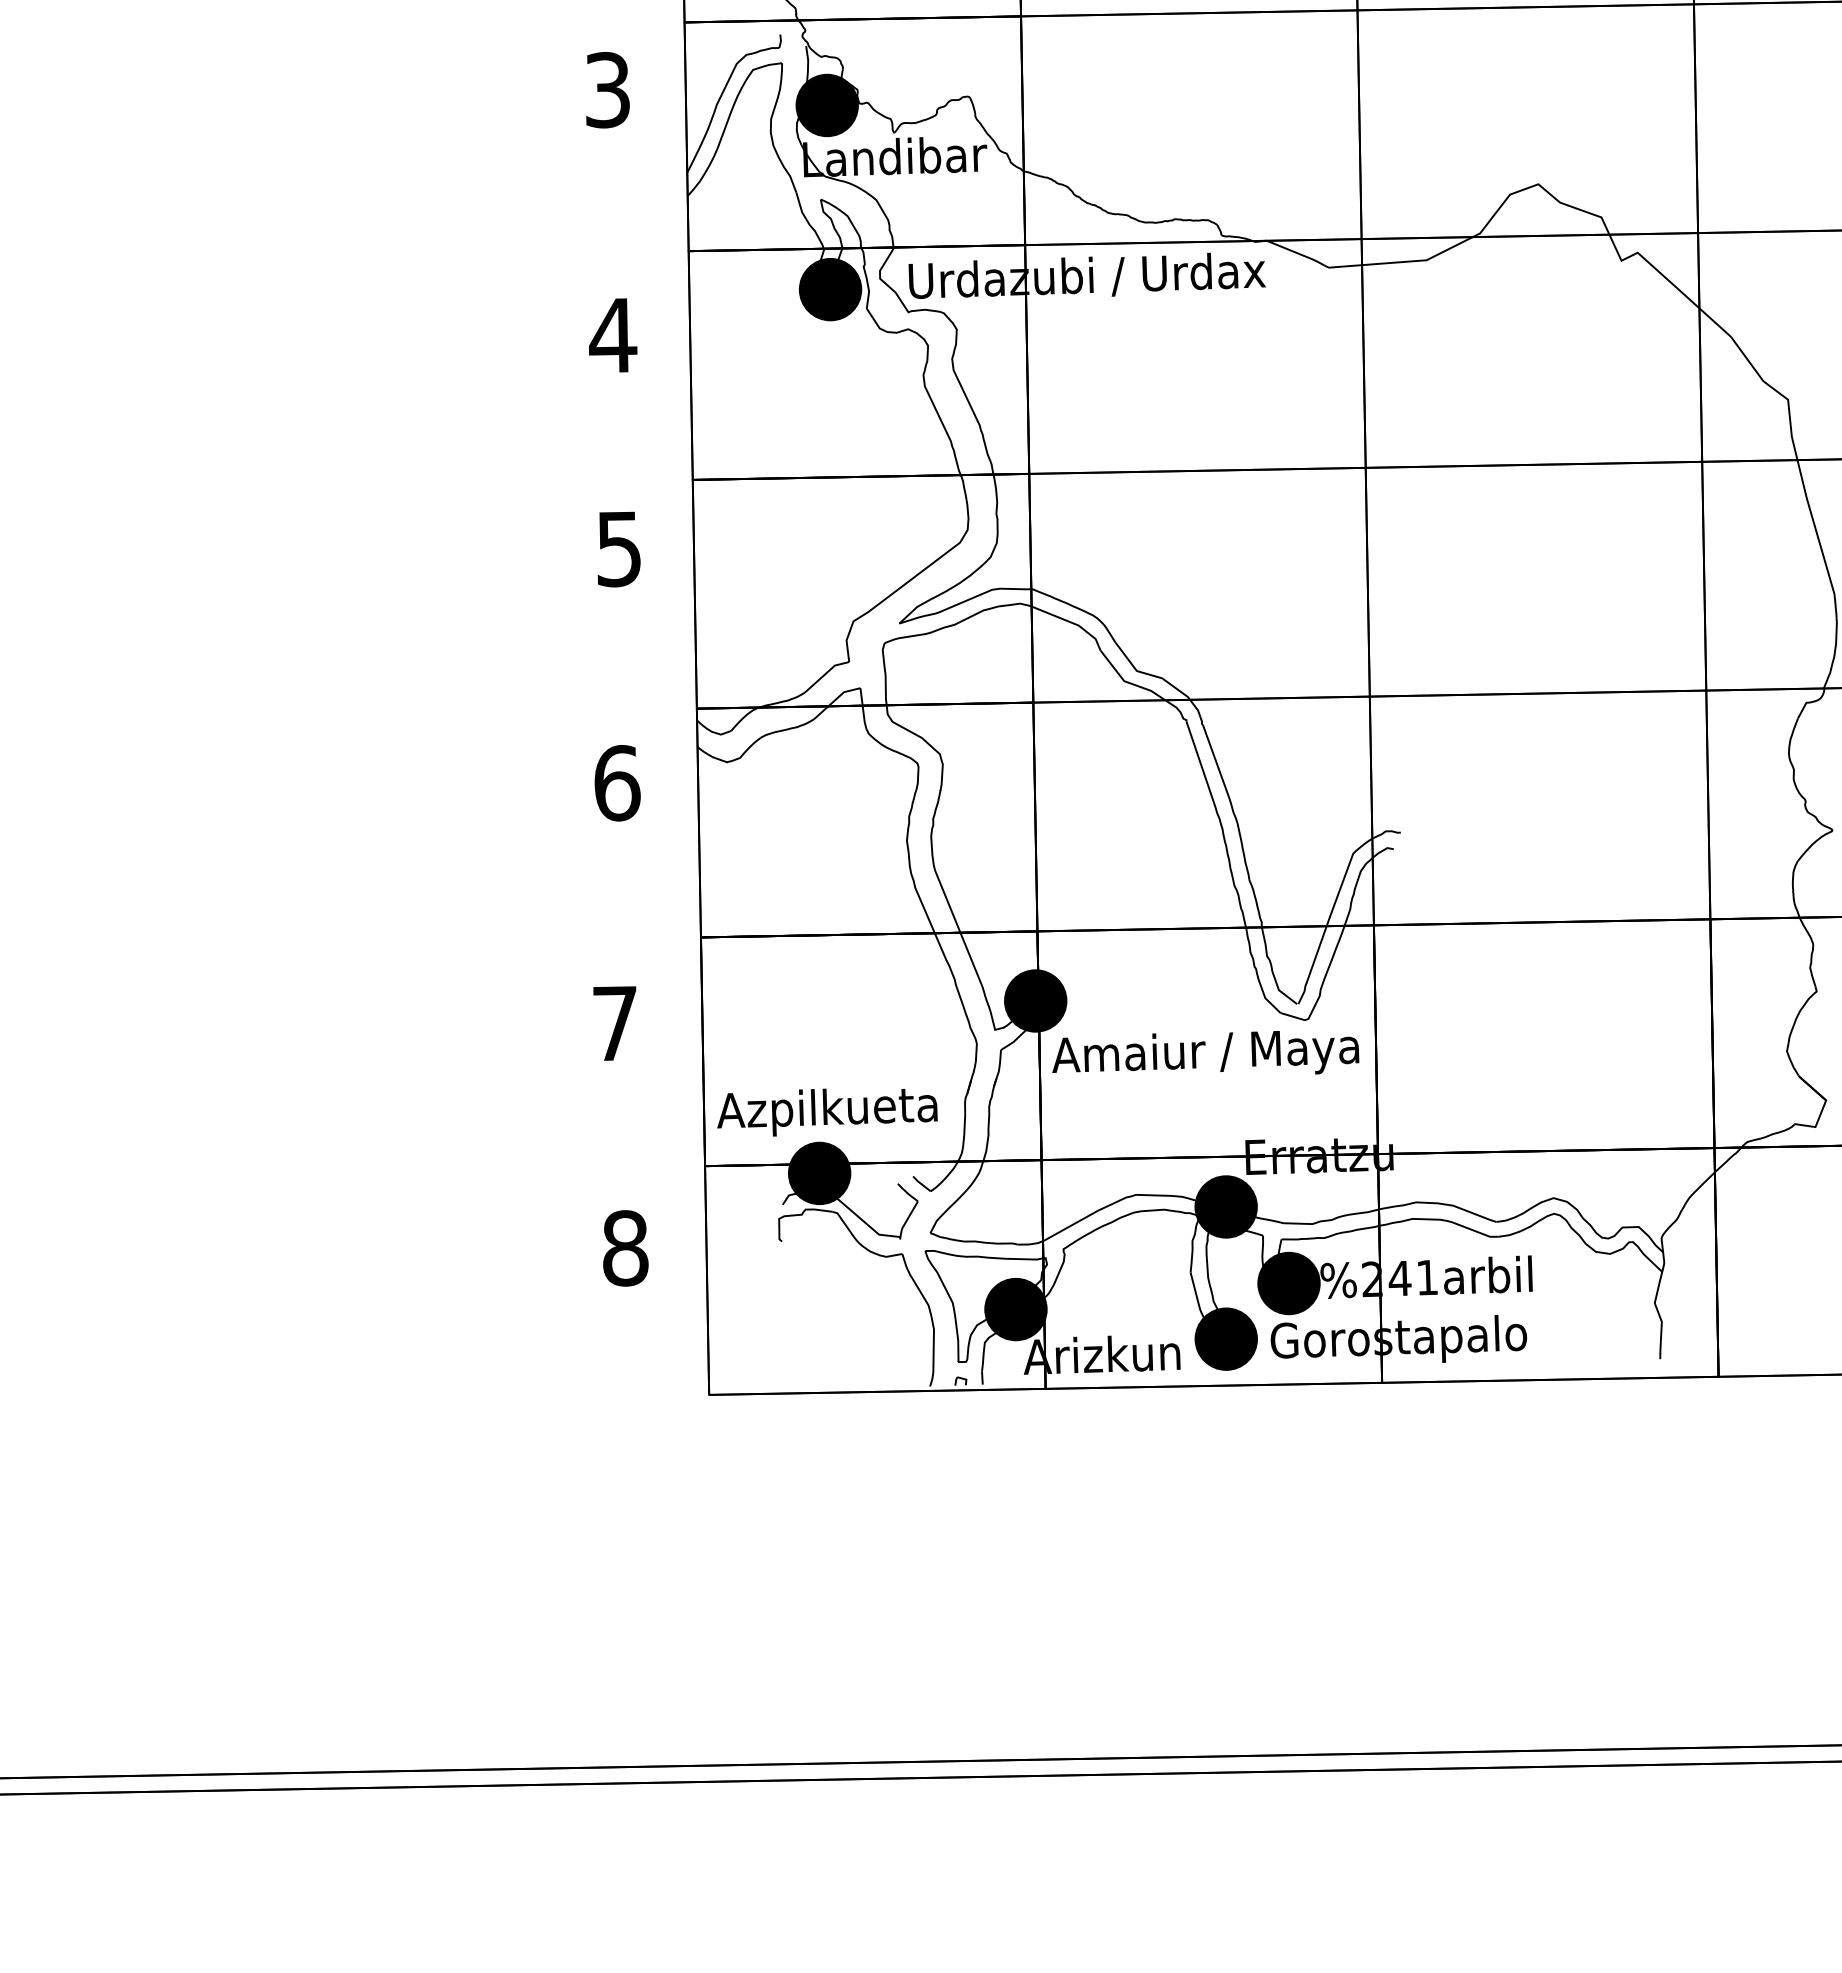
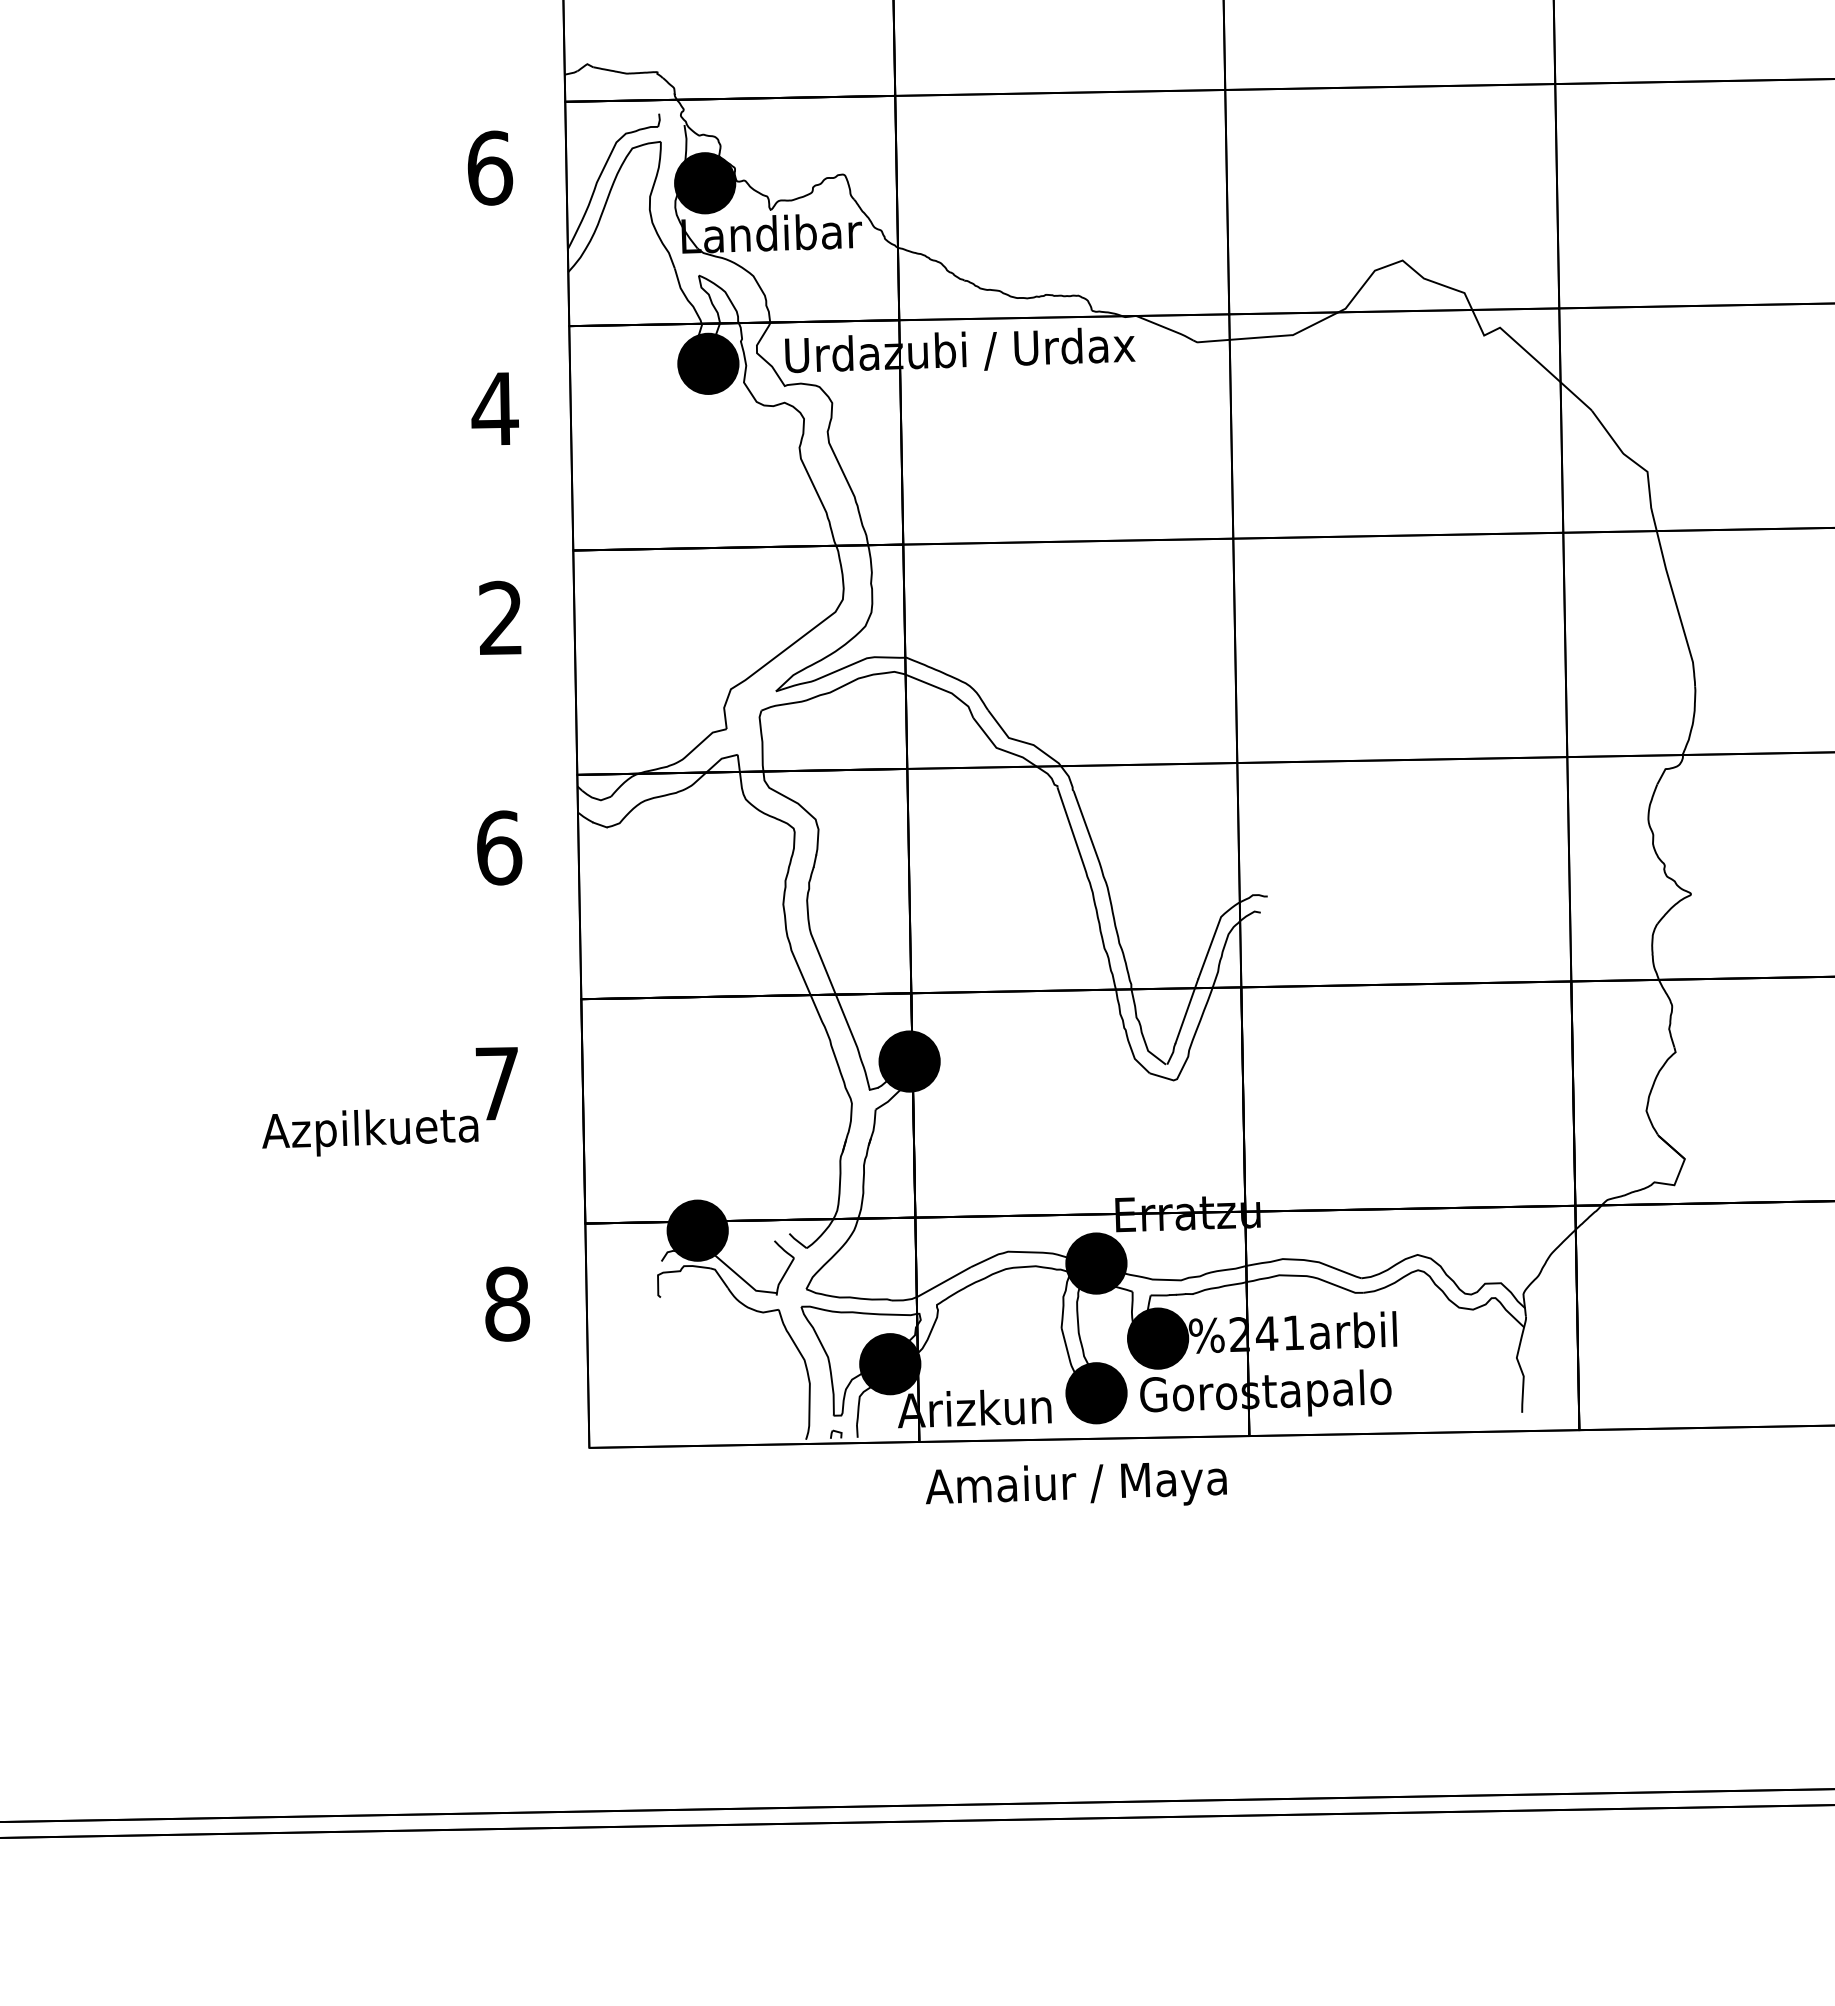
text: (608, 89) -> (490, 167), 3 -> 6
text: (618, 548) -> (500, 617), 5 -> 2
text: (1205, 1052) -> (1076, 1484), moved
text: (827, 1112) -> (370, 1132), moved

